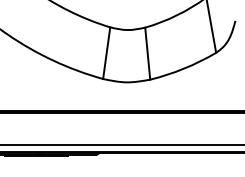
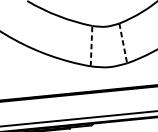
line: (106, 52) -> (91, 45), solid -> dashed
line: (147, 54) -> (123, 44), solid -> dashed

